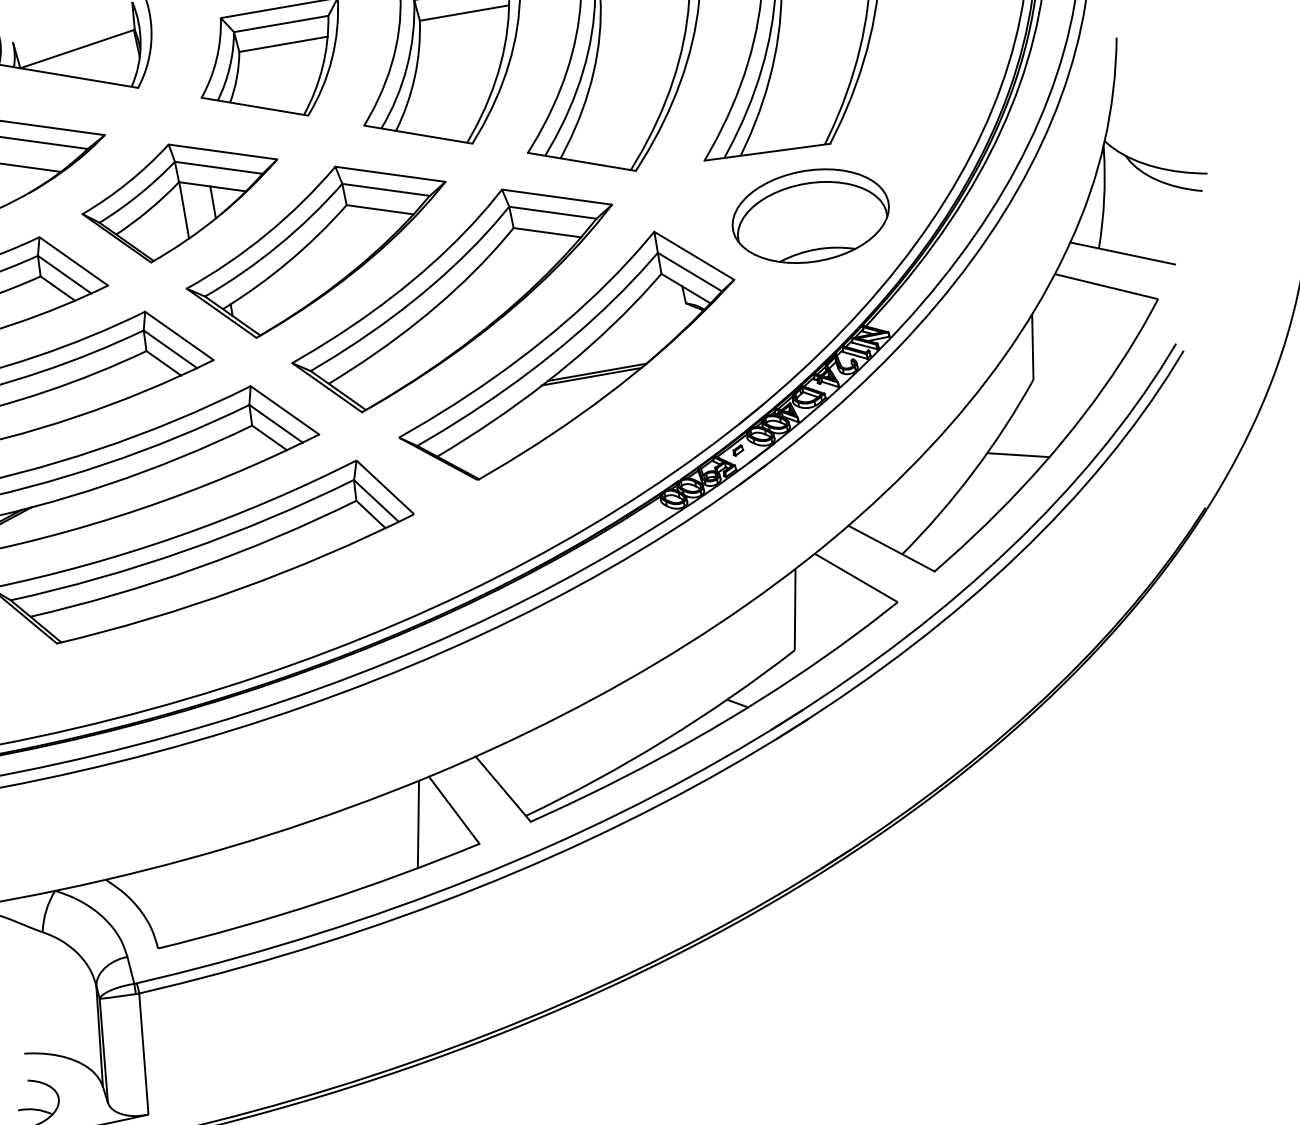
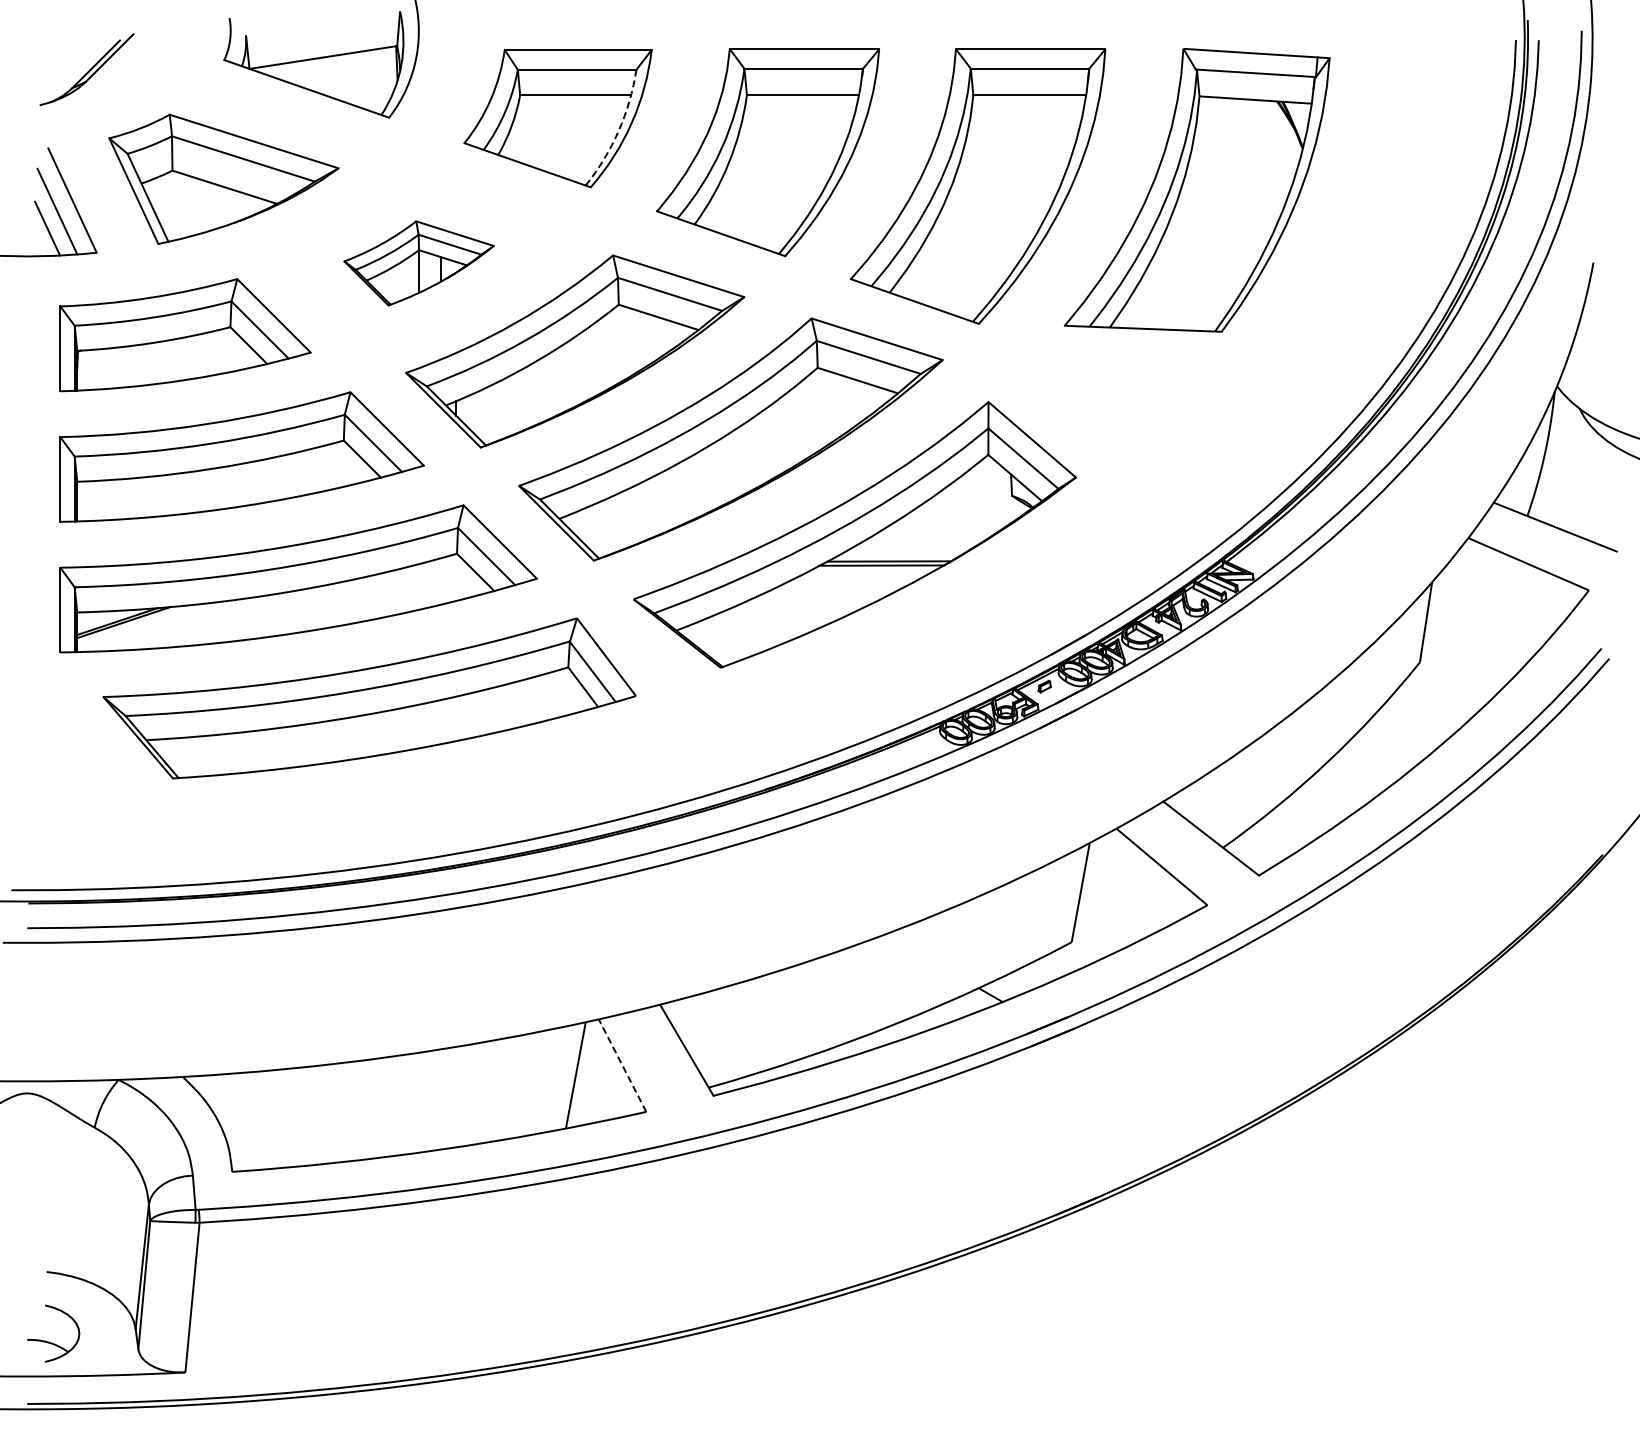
arc: (322, 67) -> (618, 131), solid -> dashed
part: (181, 199) -> (418, 263), size x0.6
part: (810, 215) -> (1182, 415), removed
line: (1018, 455) -> (1385, 751), removed
line: (454, 810) -> (622, 1065), solid -> dashed

